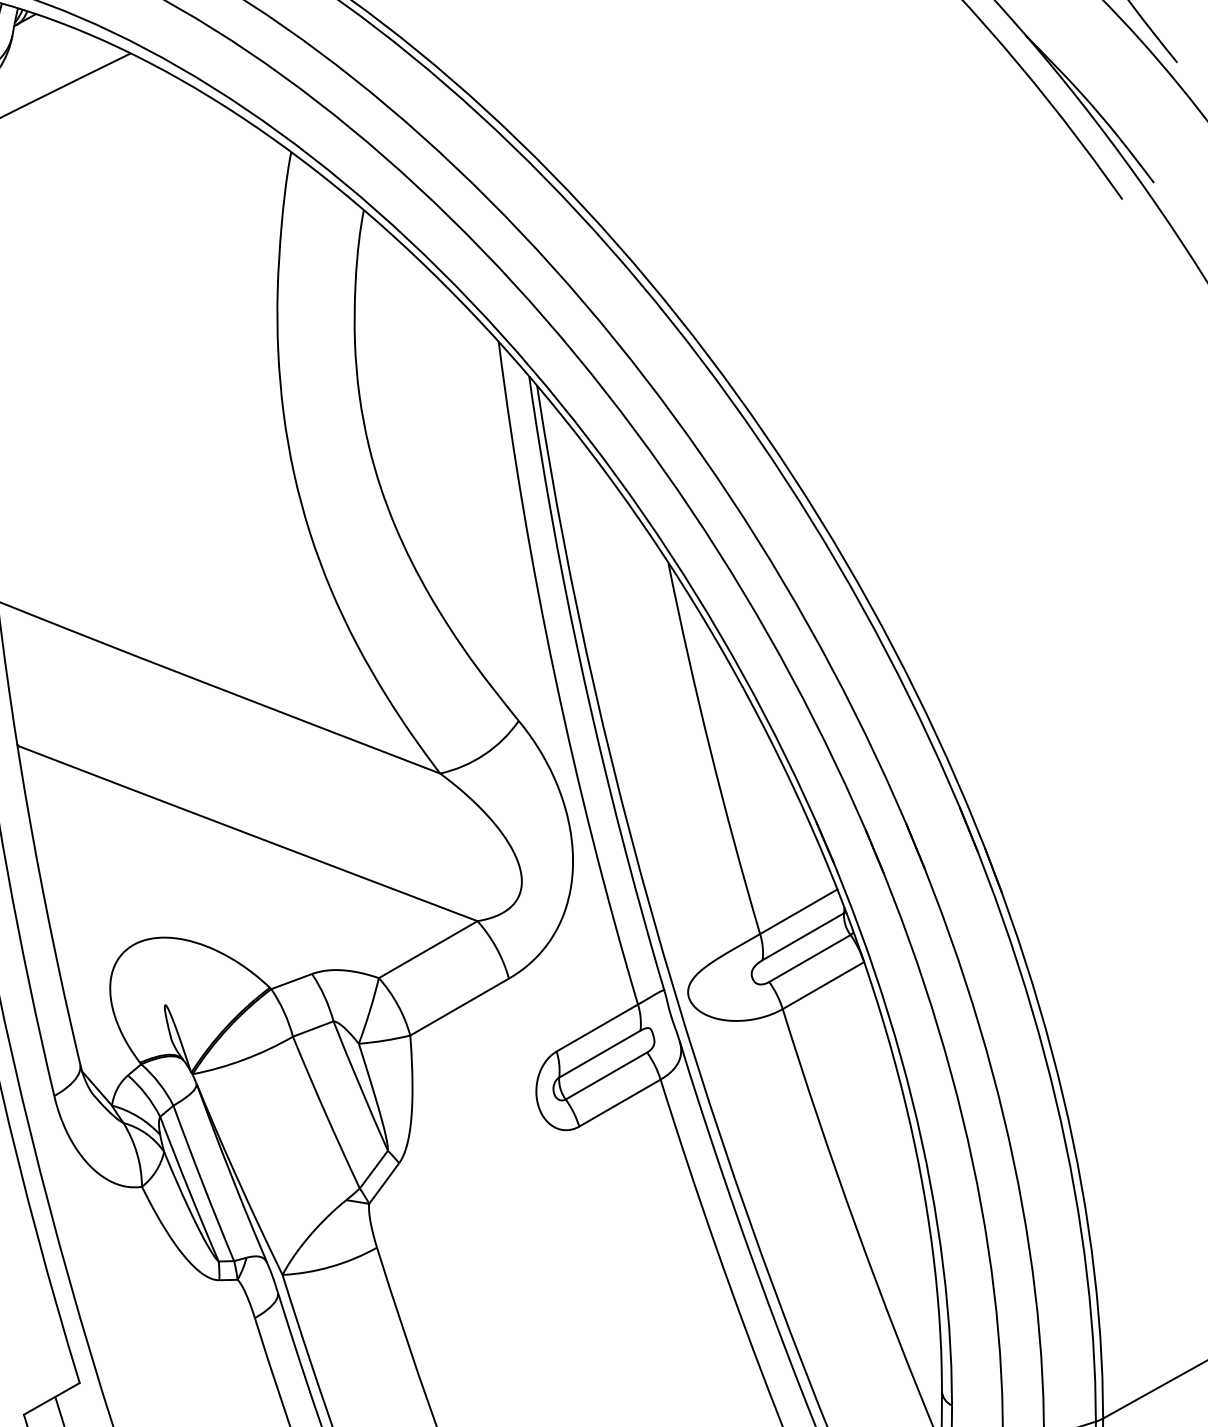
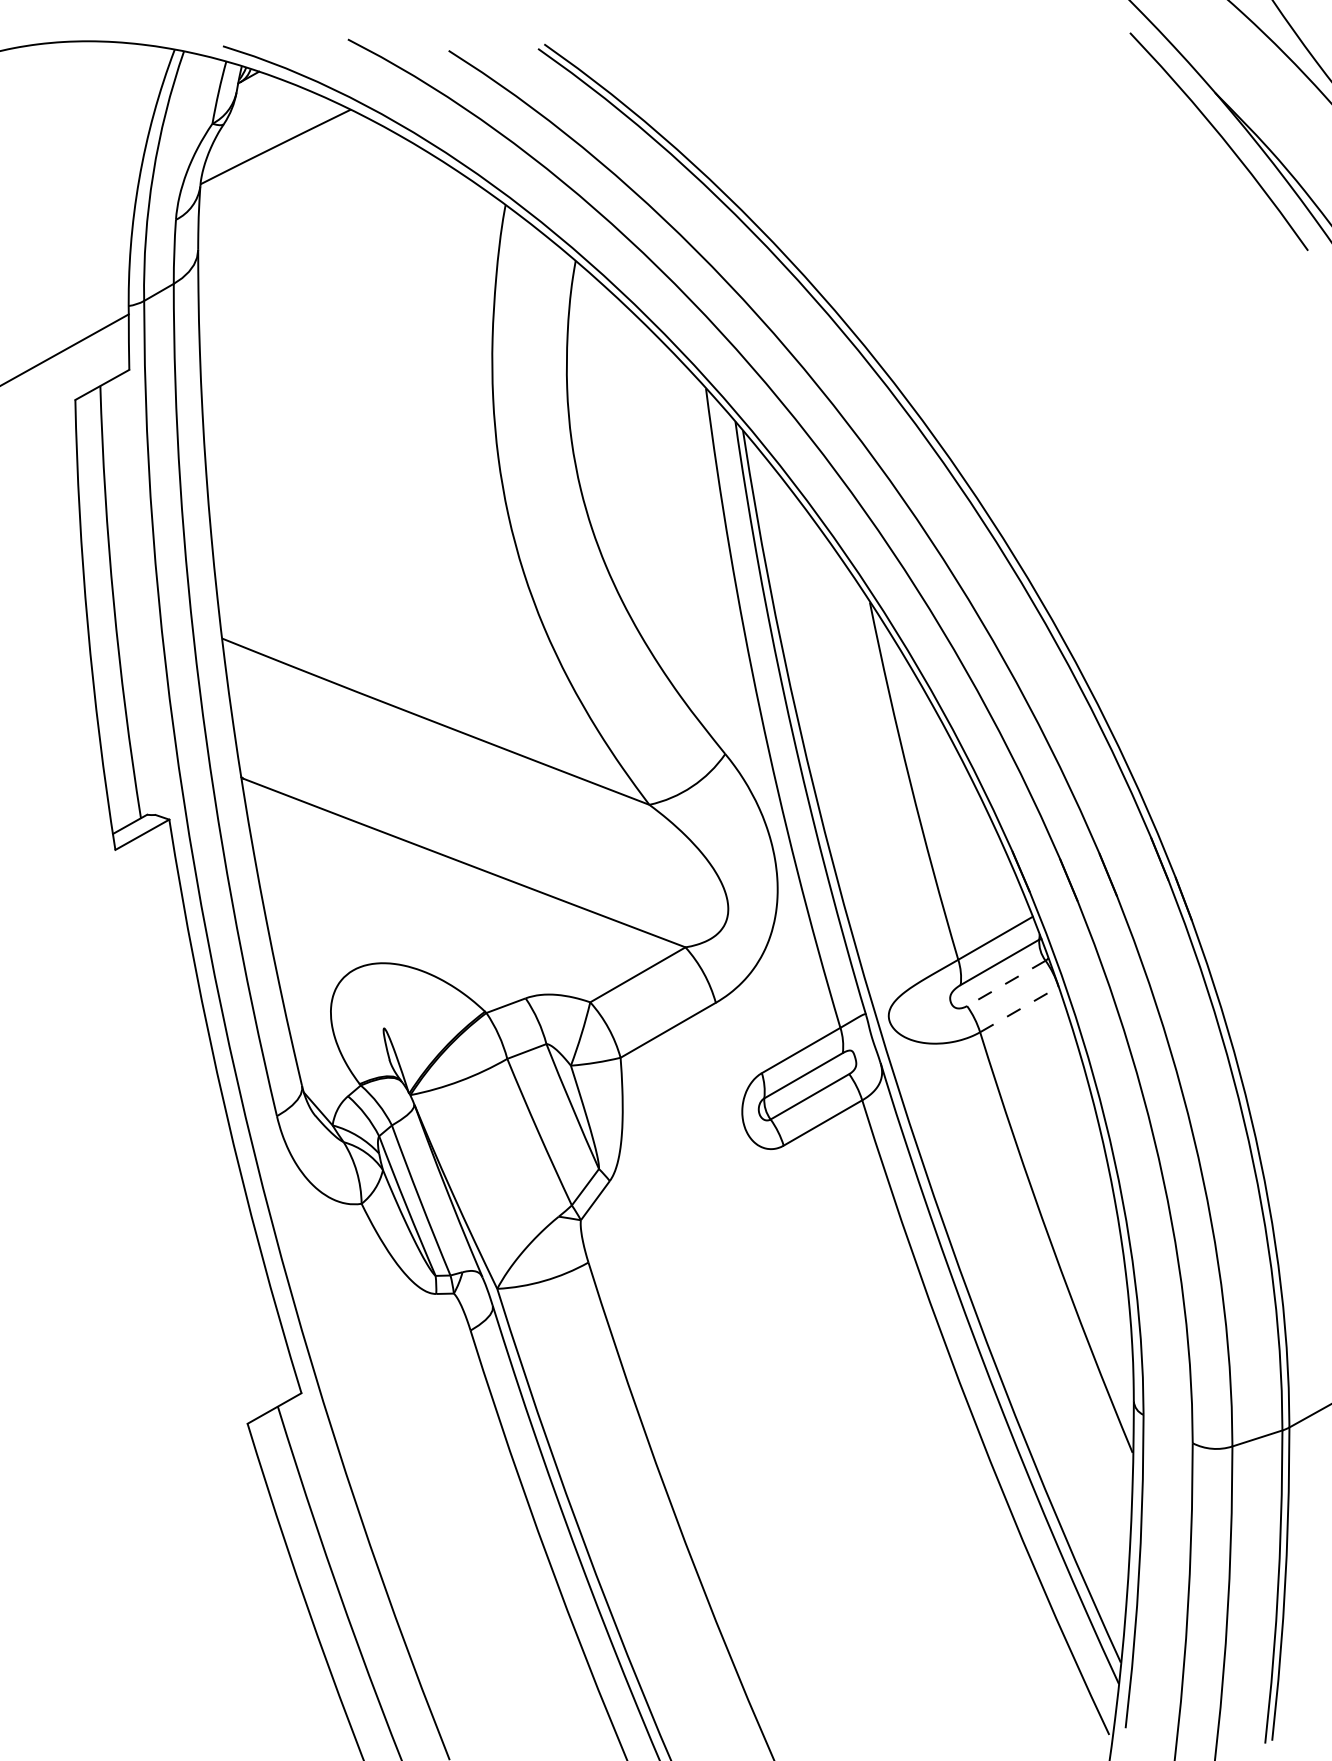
line: (809, 958) -> (1005, 983), solid -> dashed
line: (823, 985) -> (1019, 1009), solid -> dashed

